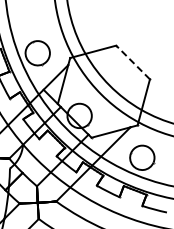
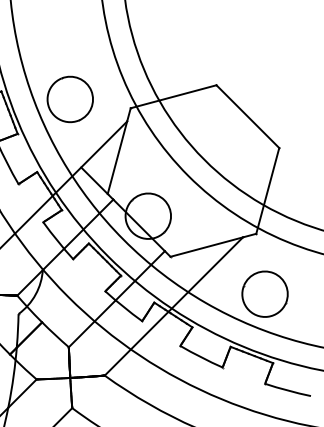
line: (133, 62) -> (248, 116), dashed -> solid

